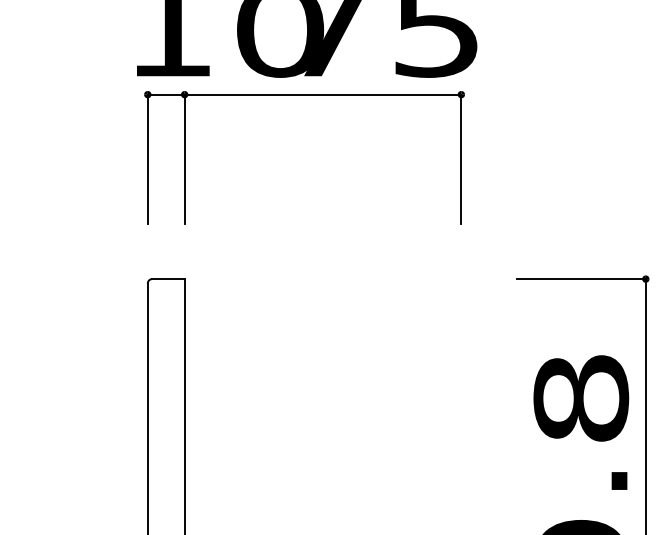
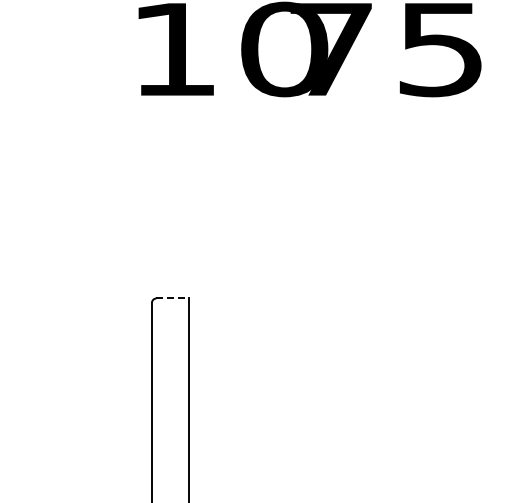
part: (304, 95) -> (308, 114), removed
line: (168, 279) -> (172, 298), solid -> dashed

